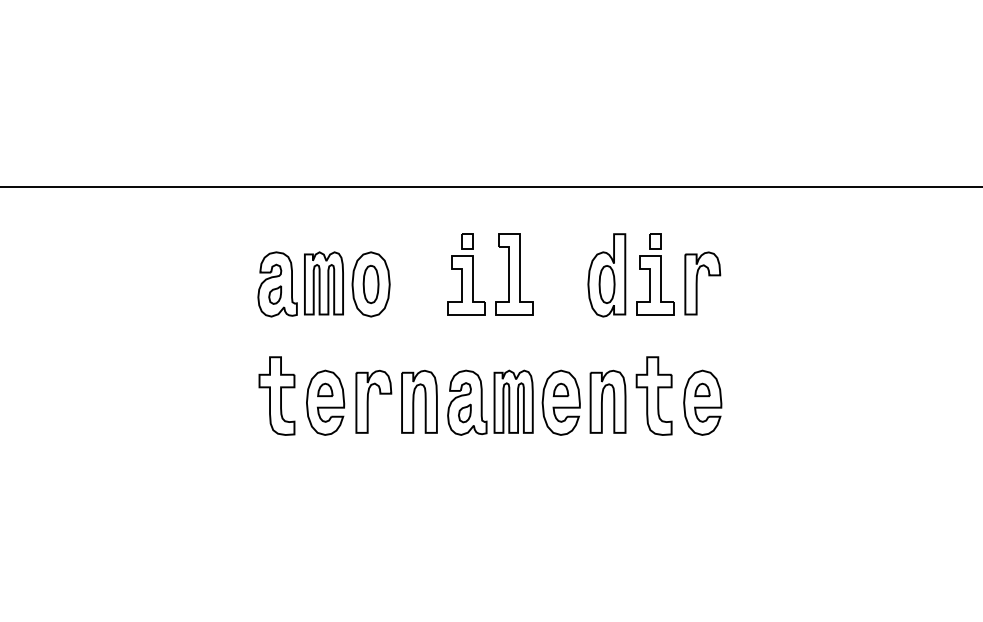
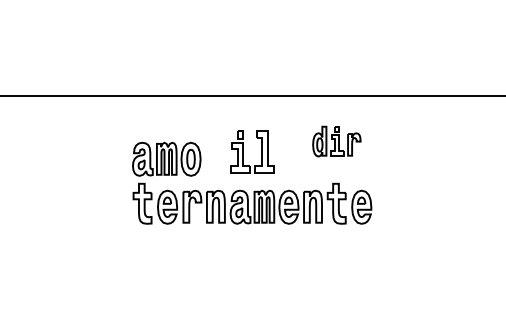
part: (473, 273) -> (243, 151), moved
part: (653, 275) -> (336, 141), size x0.7
part: (323, 282) -> (166, 158), moved

